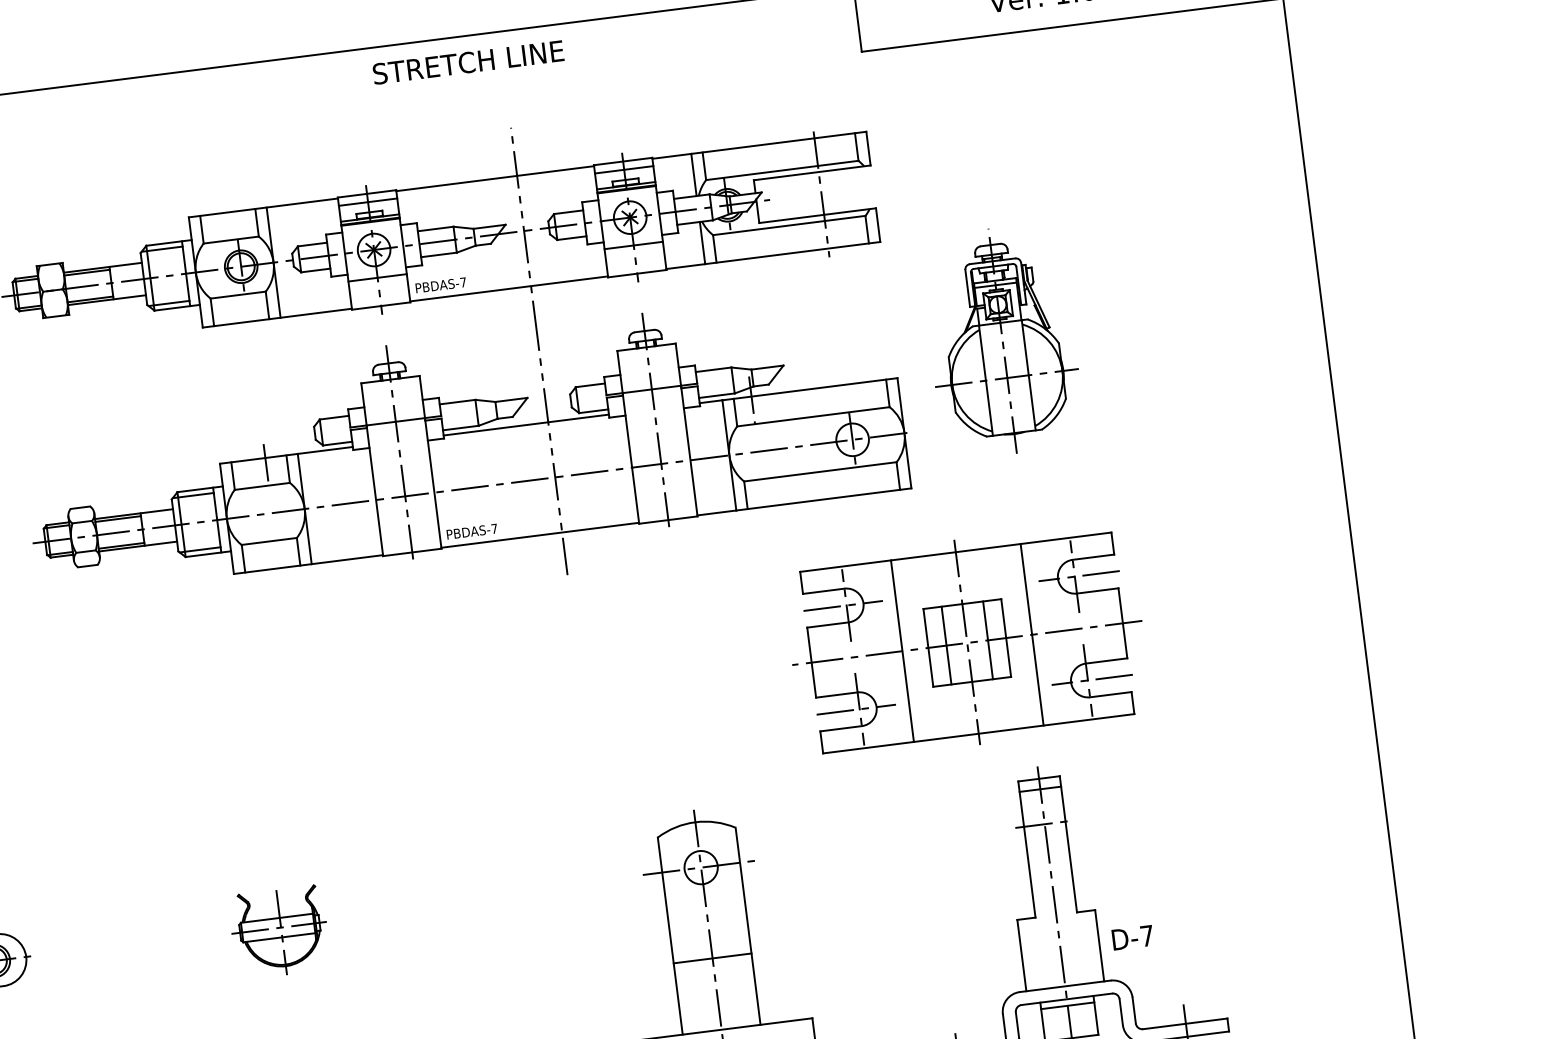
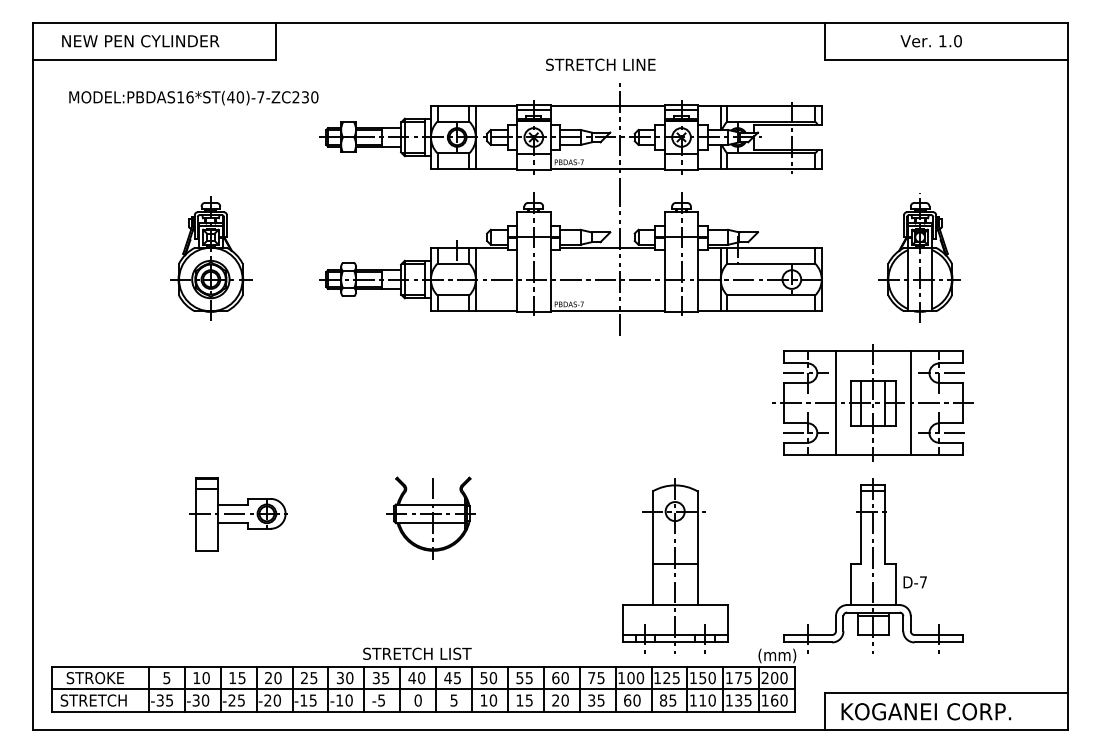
text: (467, 62) -> (600, 64), moved
part: (1001, 339) -> (919, 257), moved
part: (965, 642) -> (872, 402), moved
part: (278, 931) -> (430, 517), size x1.67

